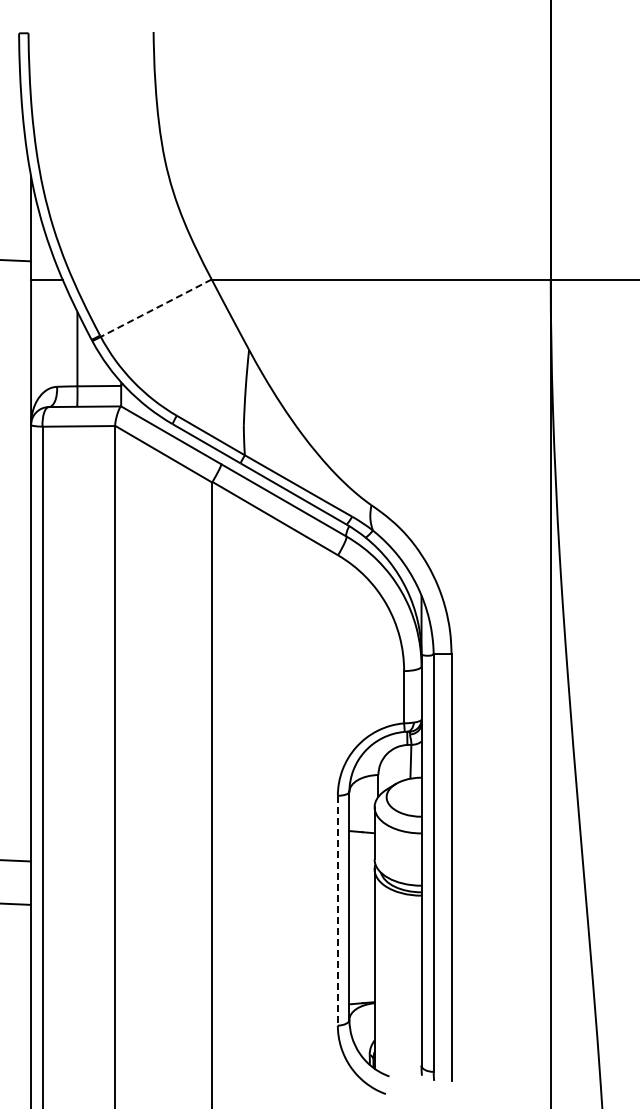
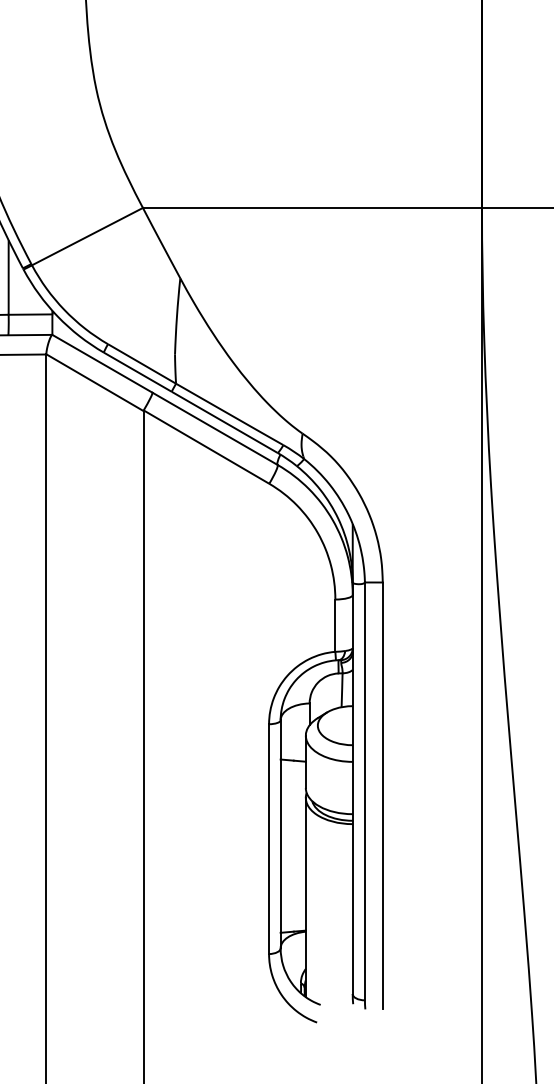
line: (155, 308) -> (86, 236), dashed -> solid
line: (337, 910) -> (268, 838), dashed -> solid

